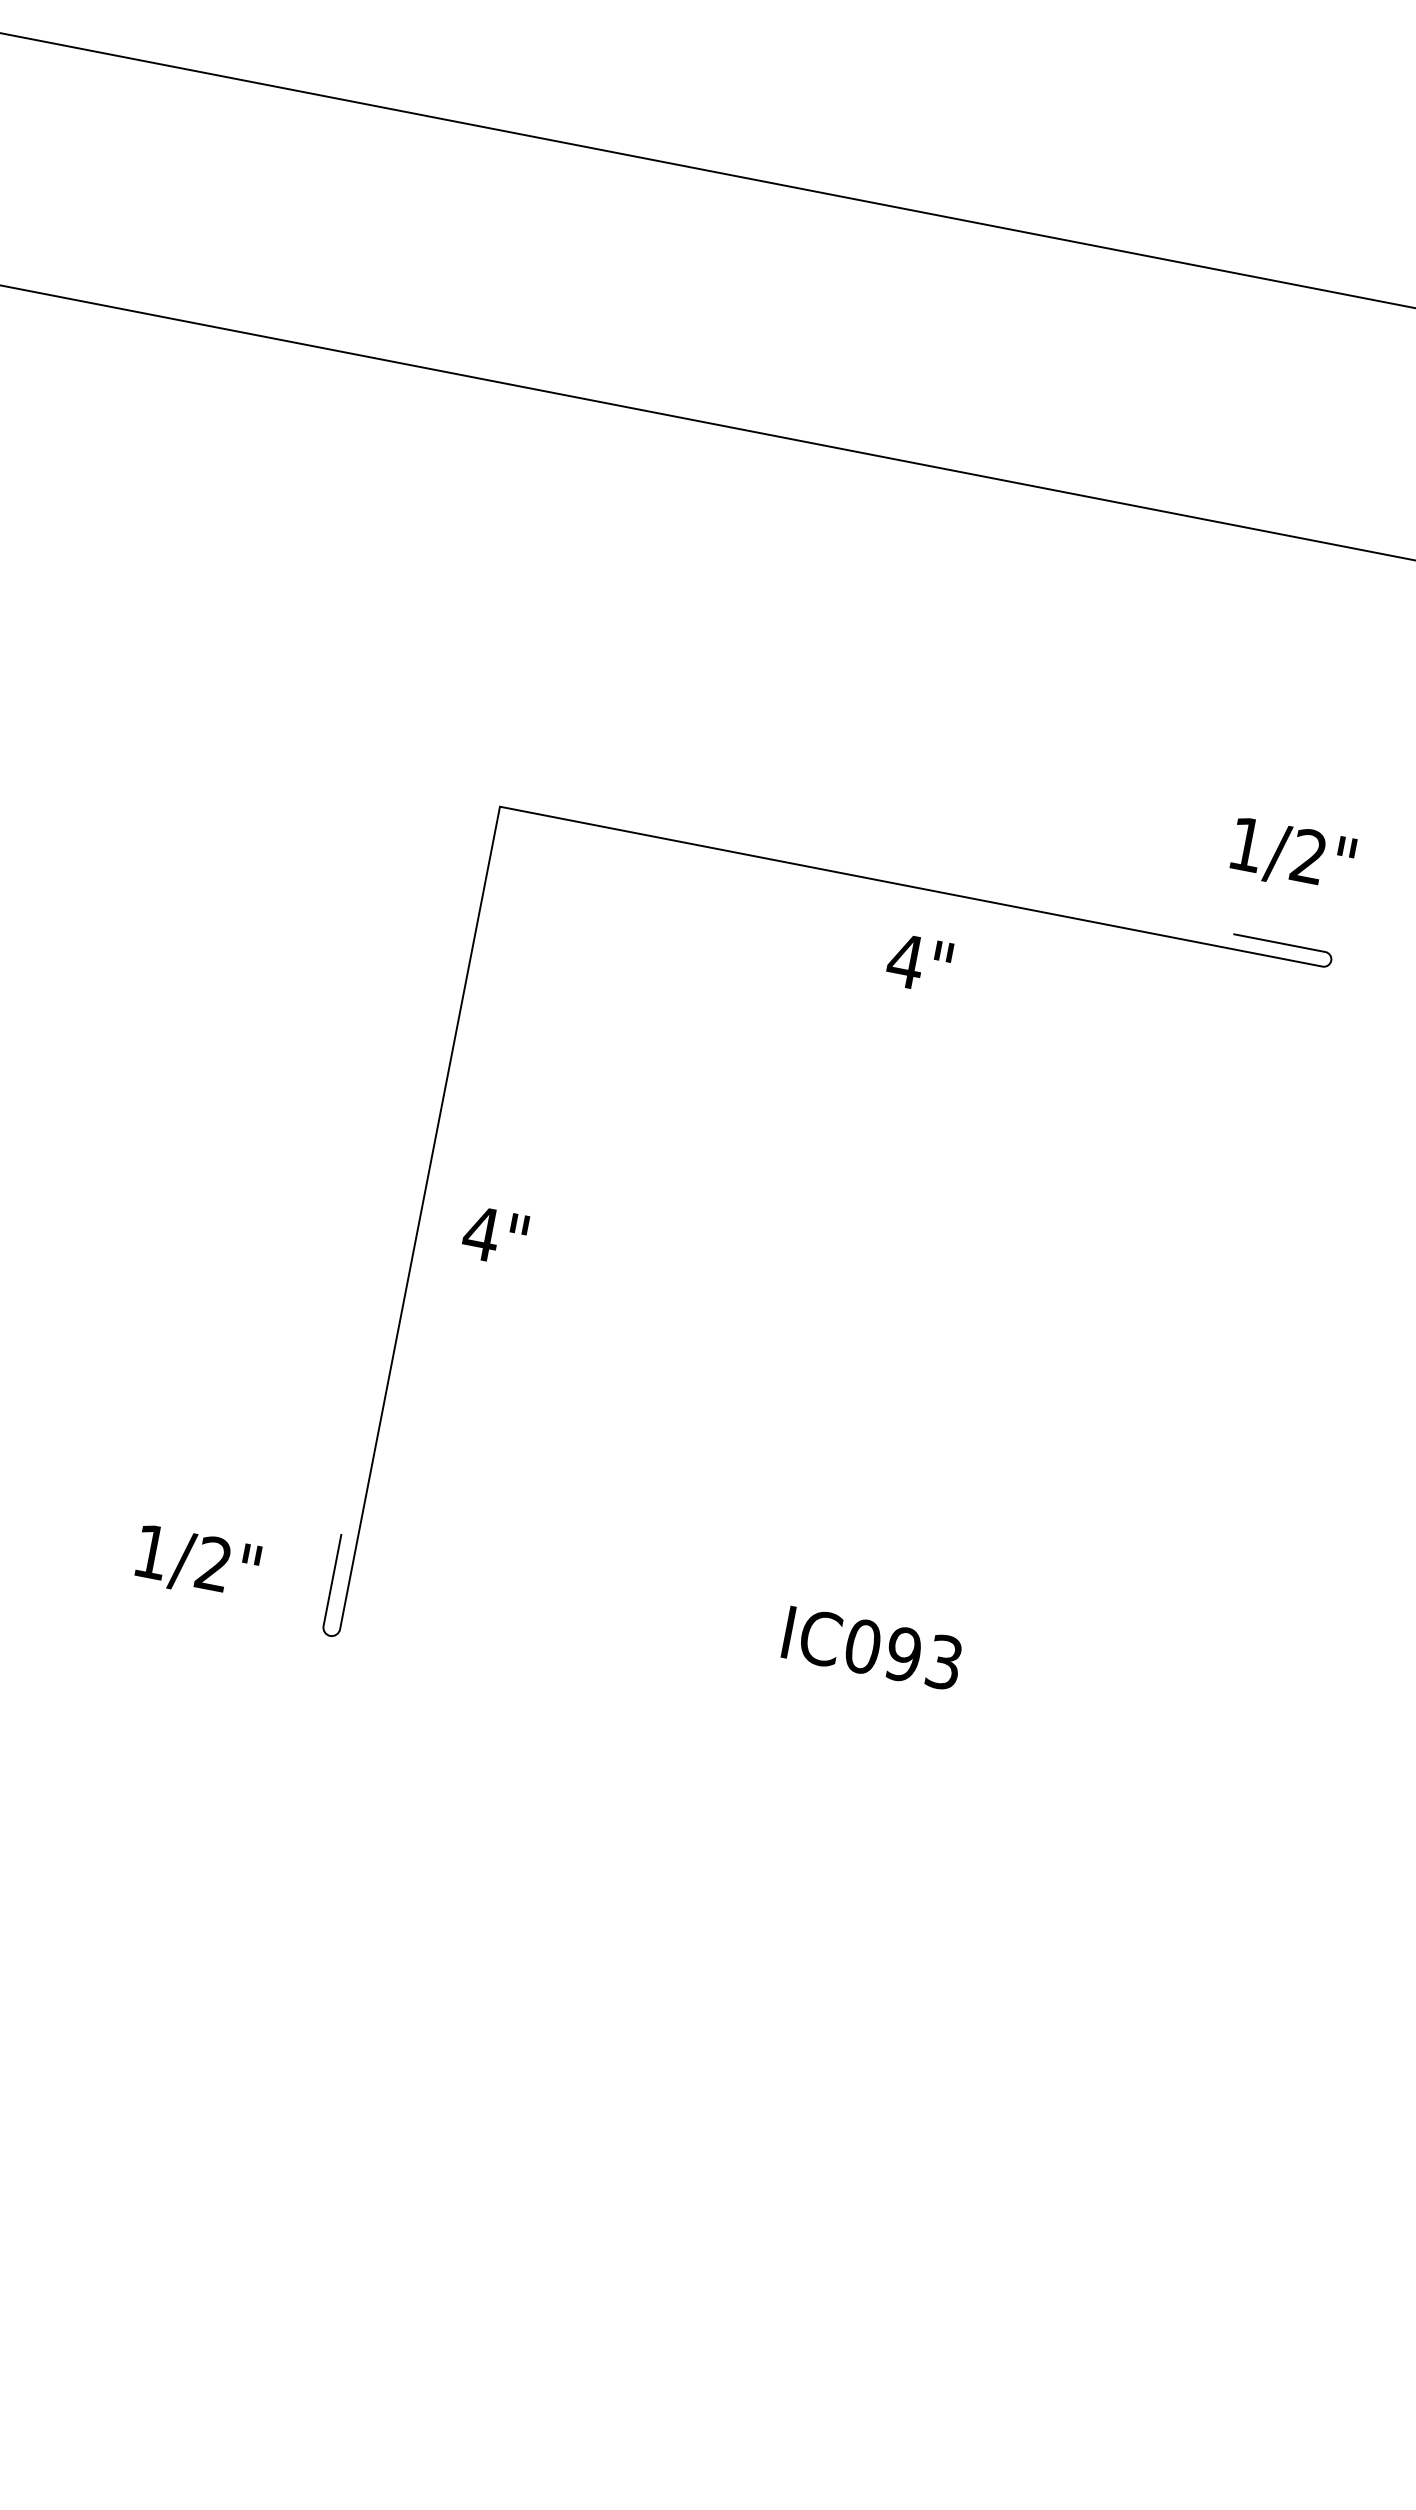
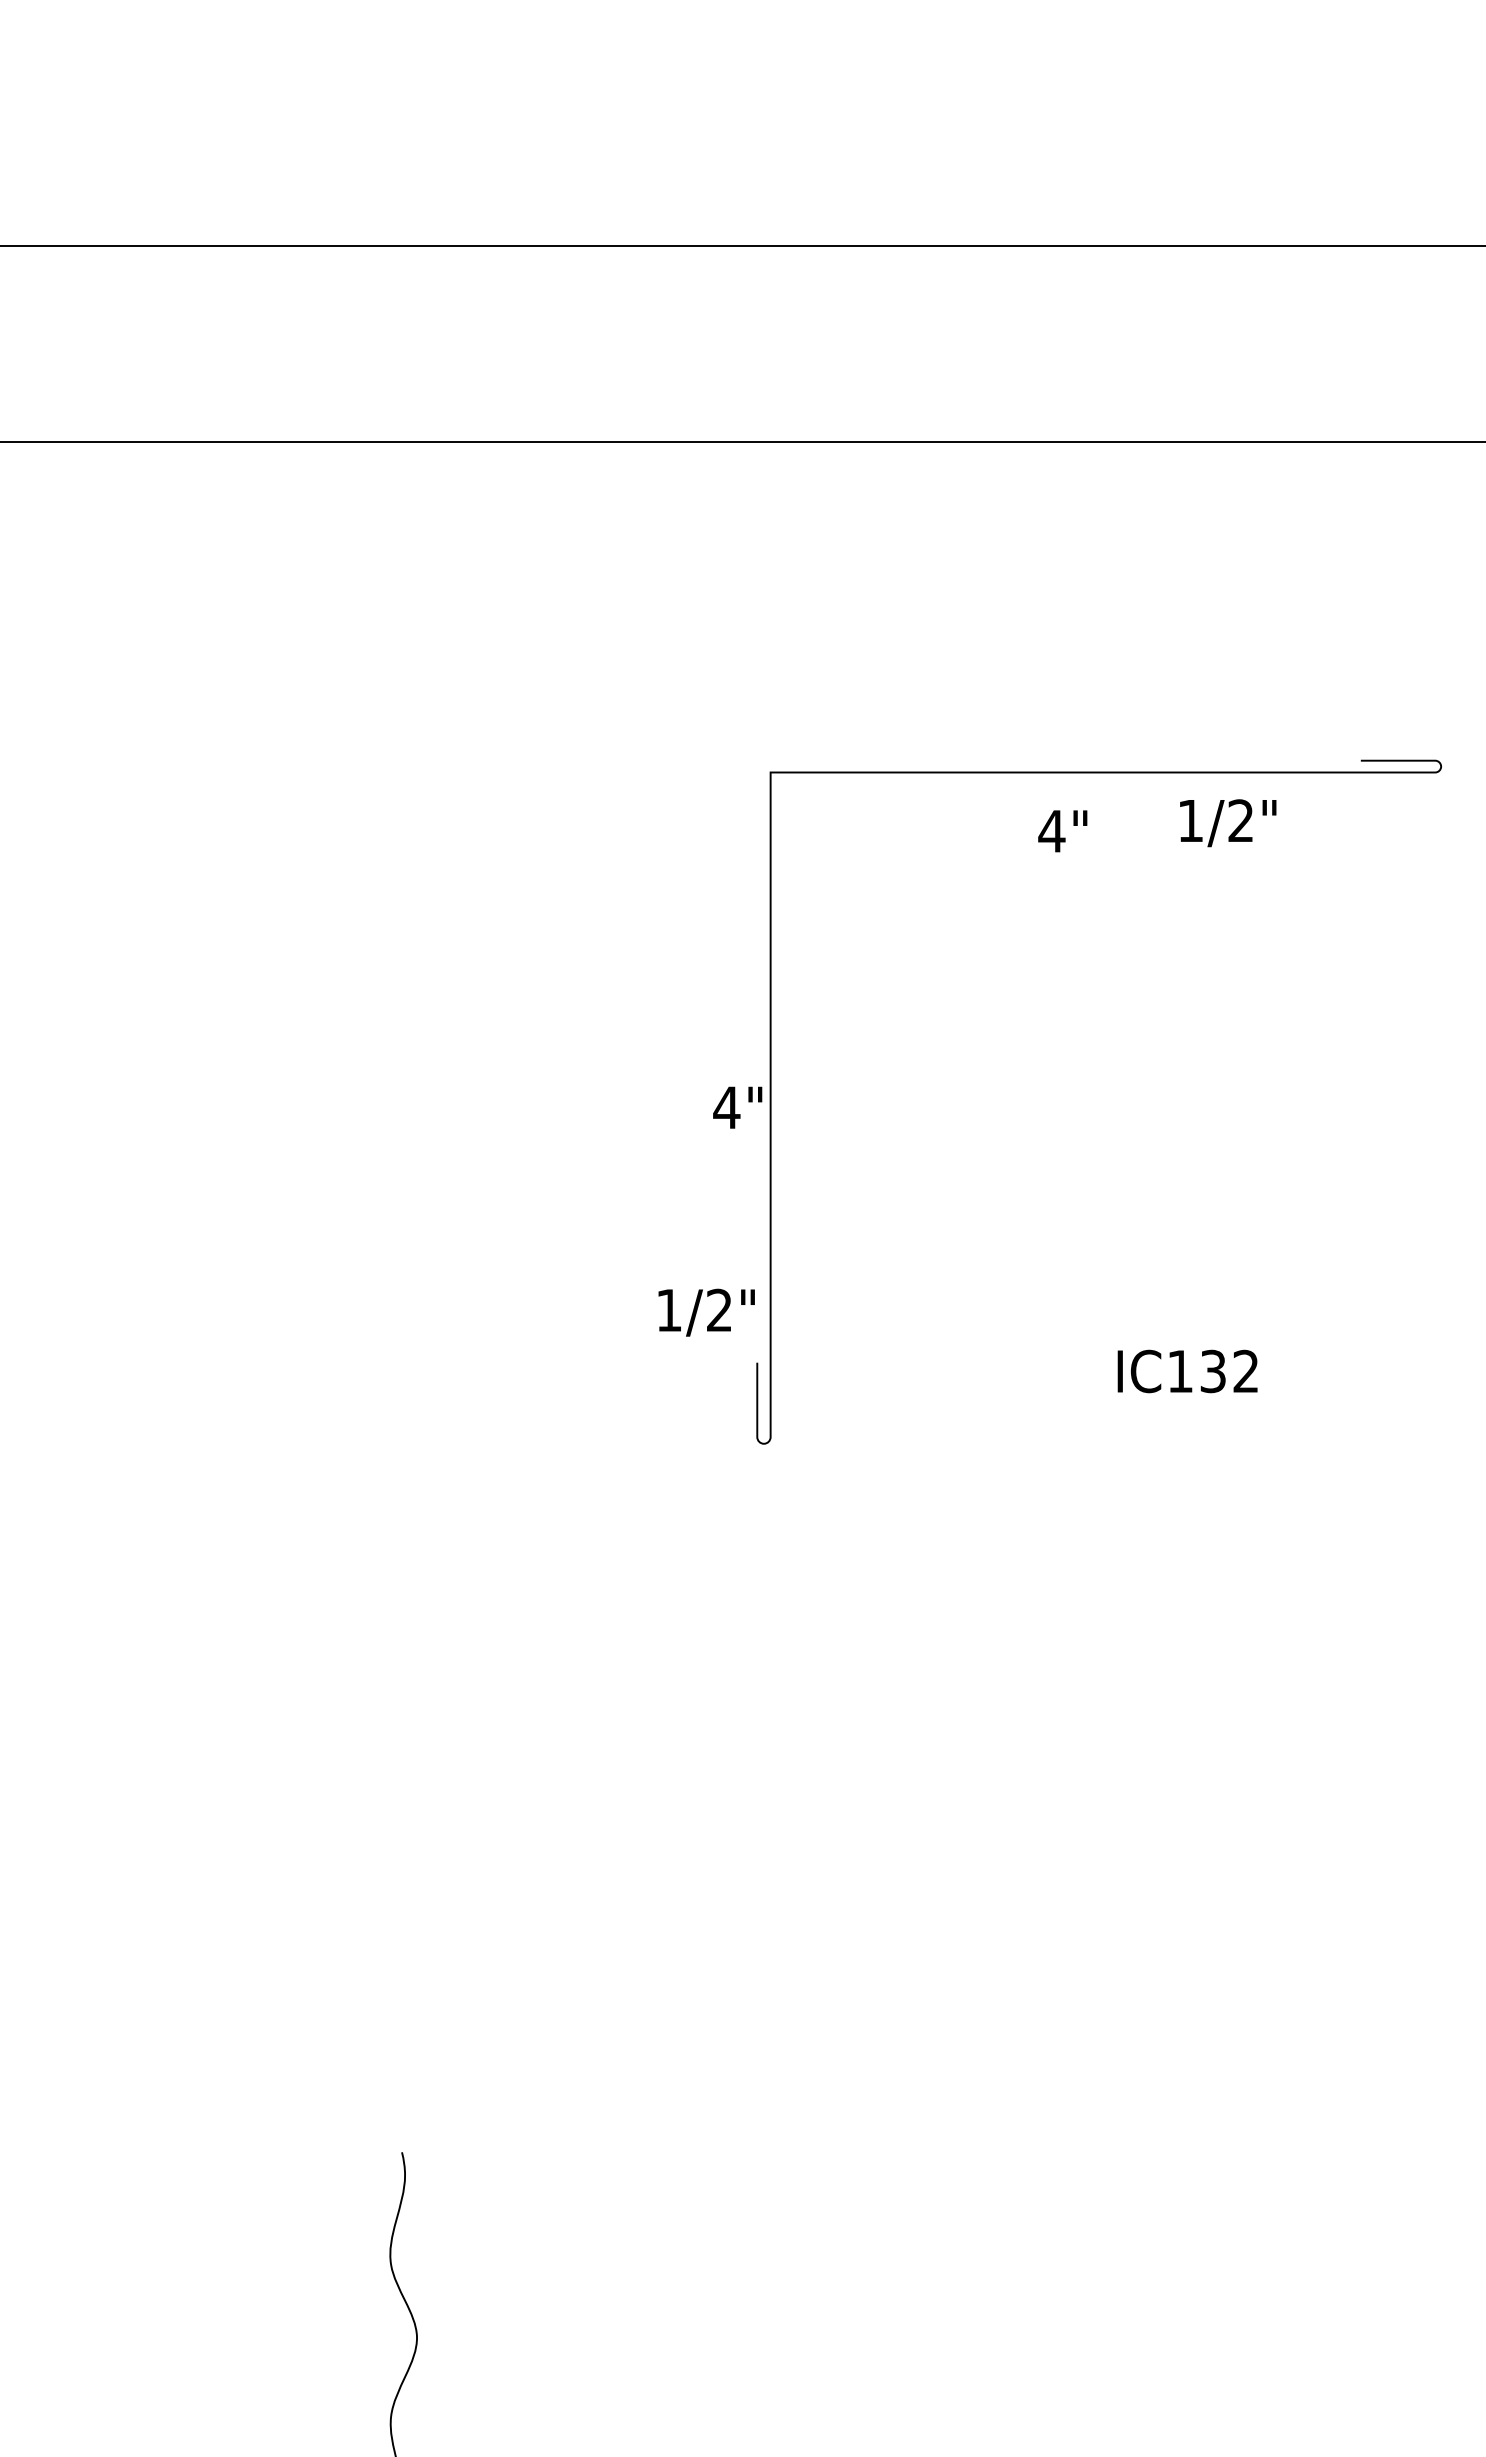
text: (1292, 856) -> (1228, 823), moved
text: (918, 963) -> (1062, 831), moved
text: (494, 1235) -> (737, 1107), moved
text: (197, 1563) -> (706, 1312), moved
text: (902, 1654) -> (1212, 1371), IC093 -> IC132

